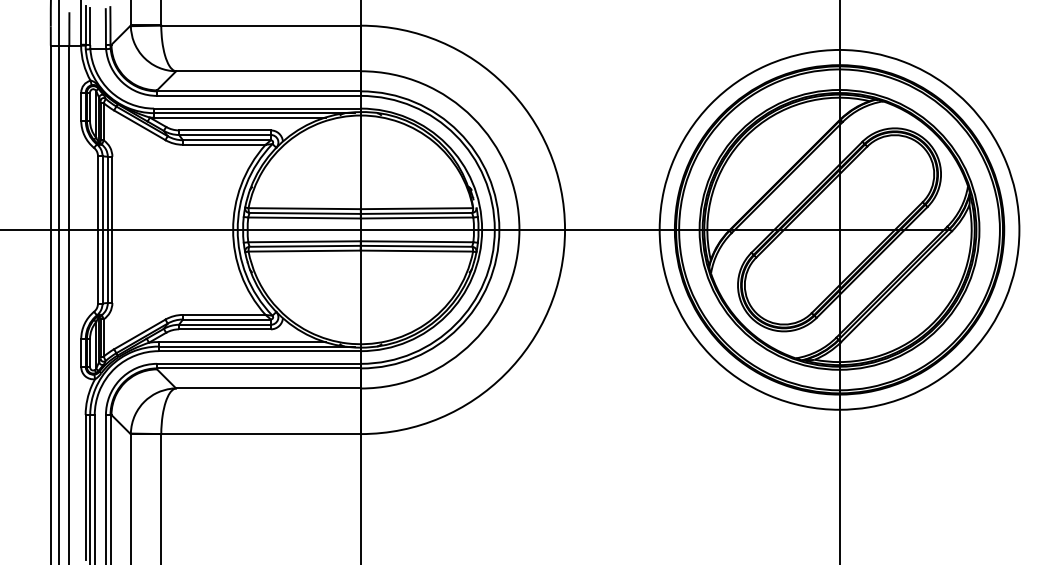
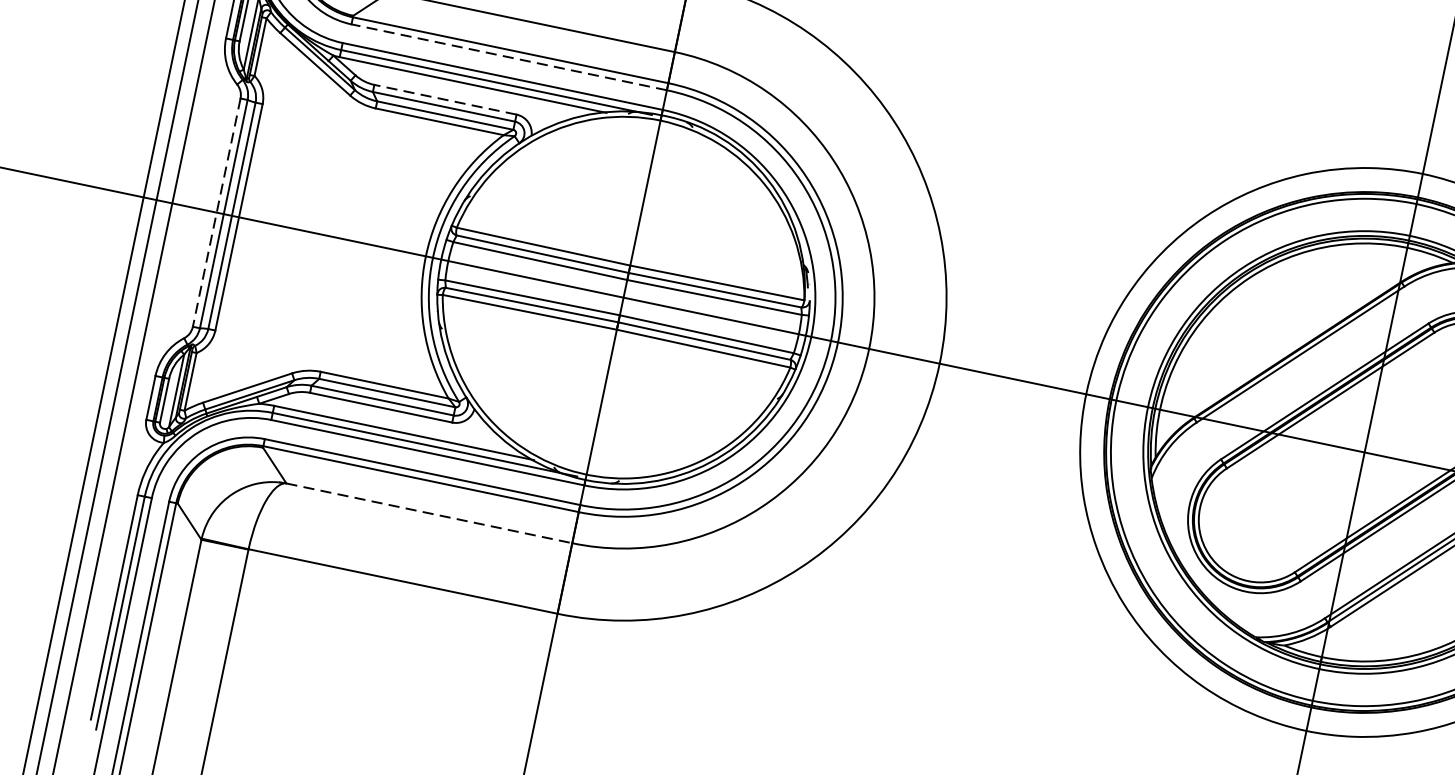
line: (258, 95) -> (508, 56), solid -> dashed
line: (225, 130) -> (446, 100), solid -> dashed
line: (98, 229) -> (217, 212), solid -> dashed
line: (269, 388) -> (430, 513), solid -> dashed

